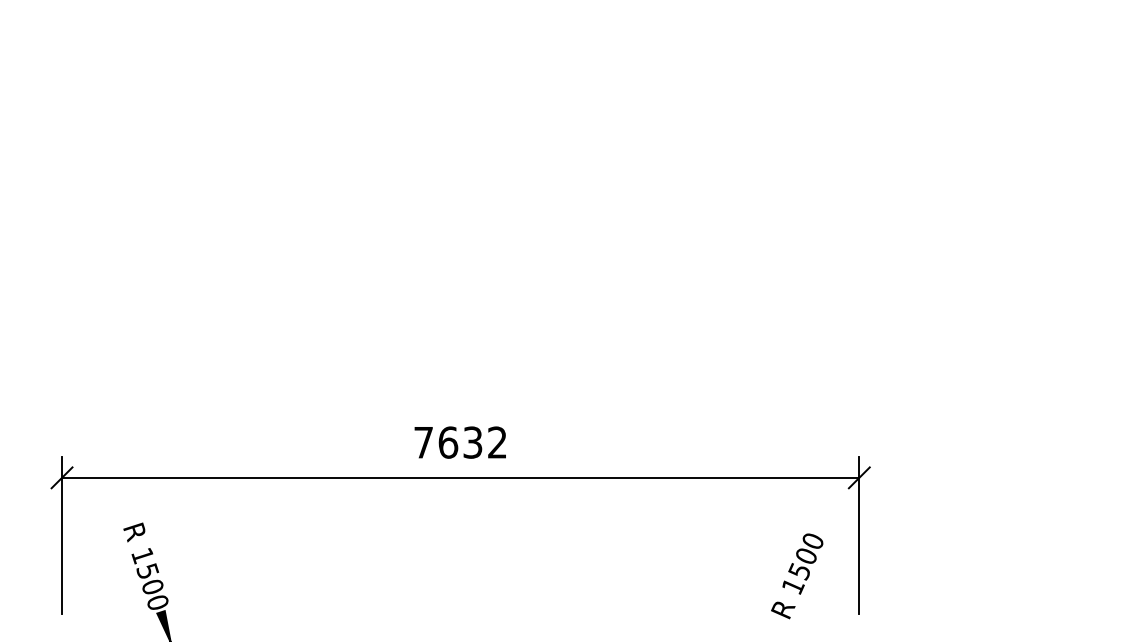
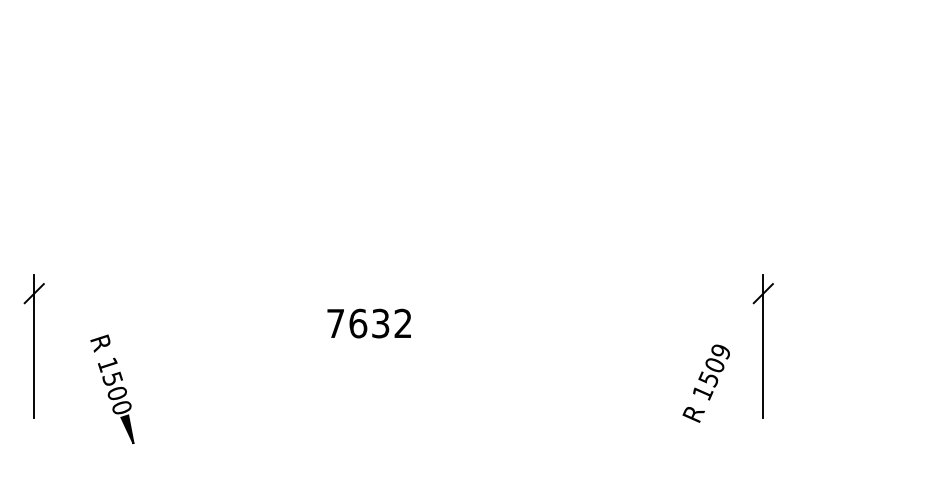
text: (459, 442) -> (368, 323), moved
line: (460, 477) -> (398, 293), removed
text: (812, 541) -> (720, 351), 1500 -> 1509

